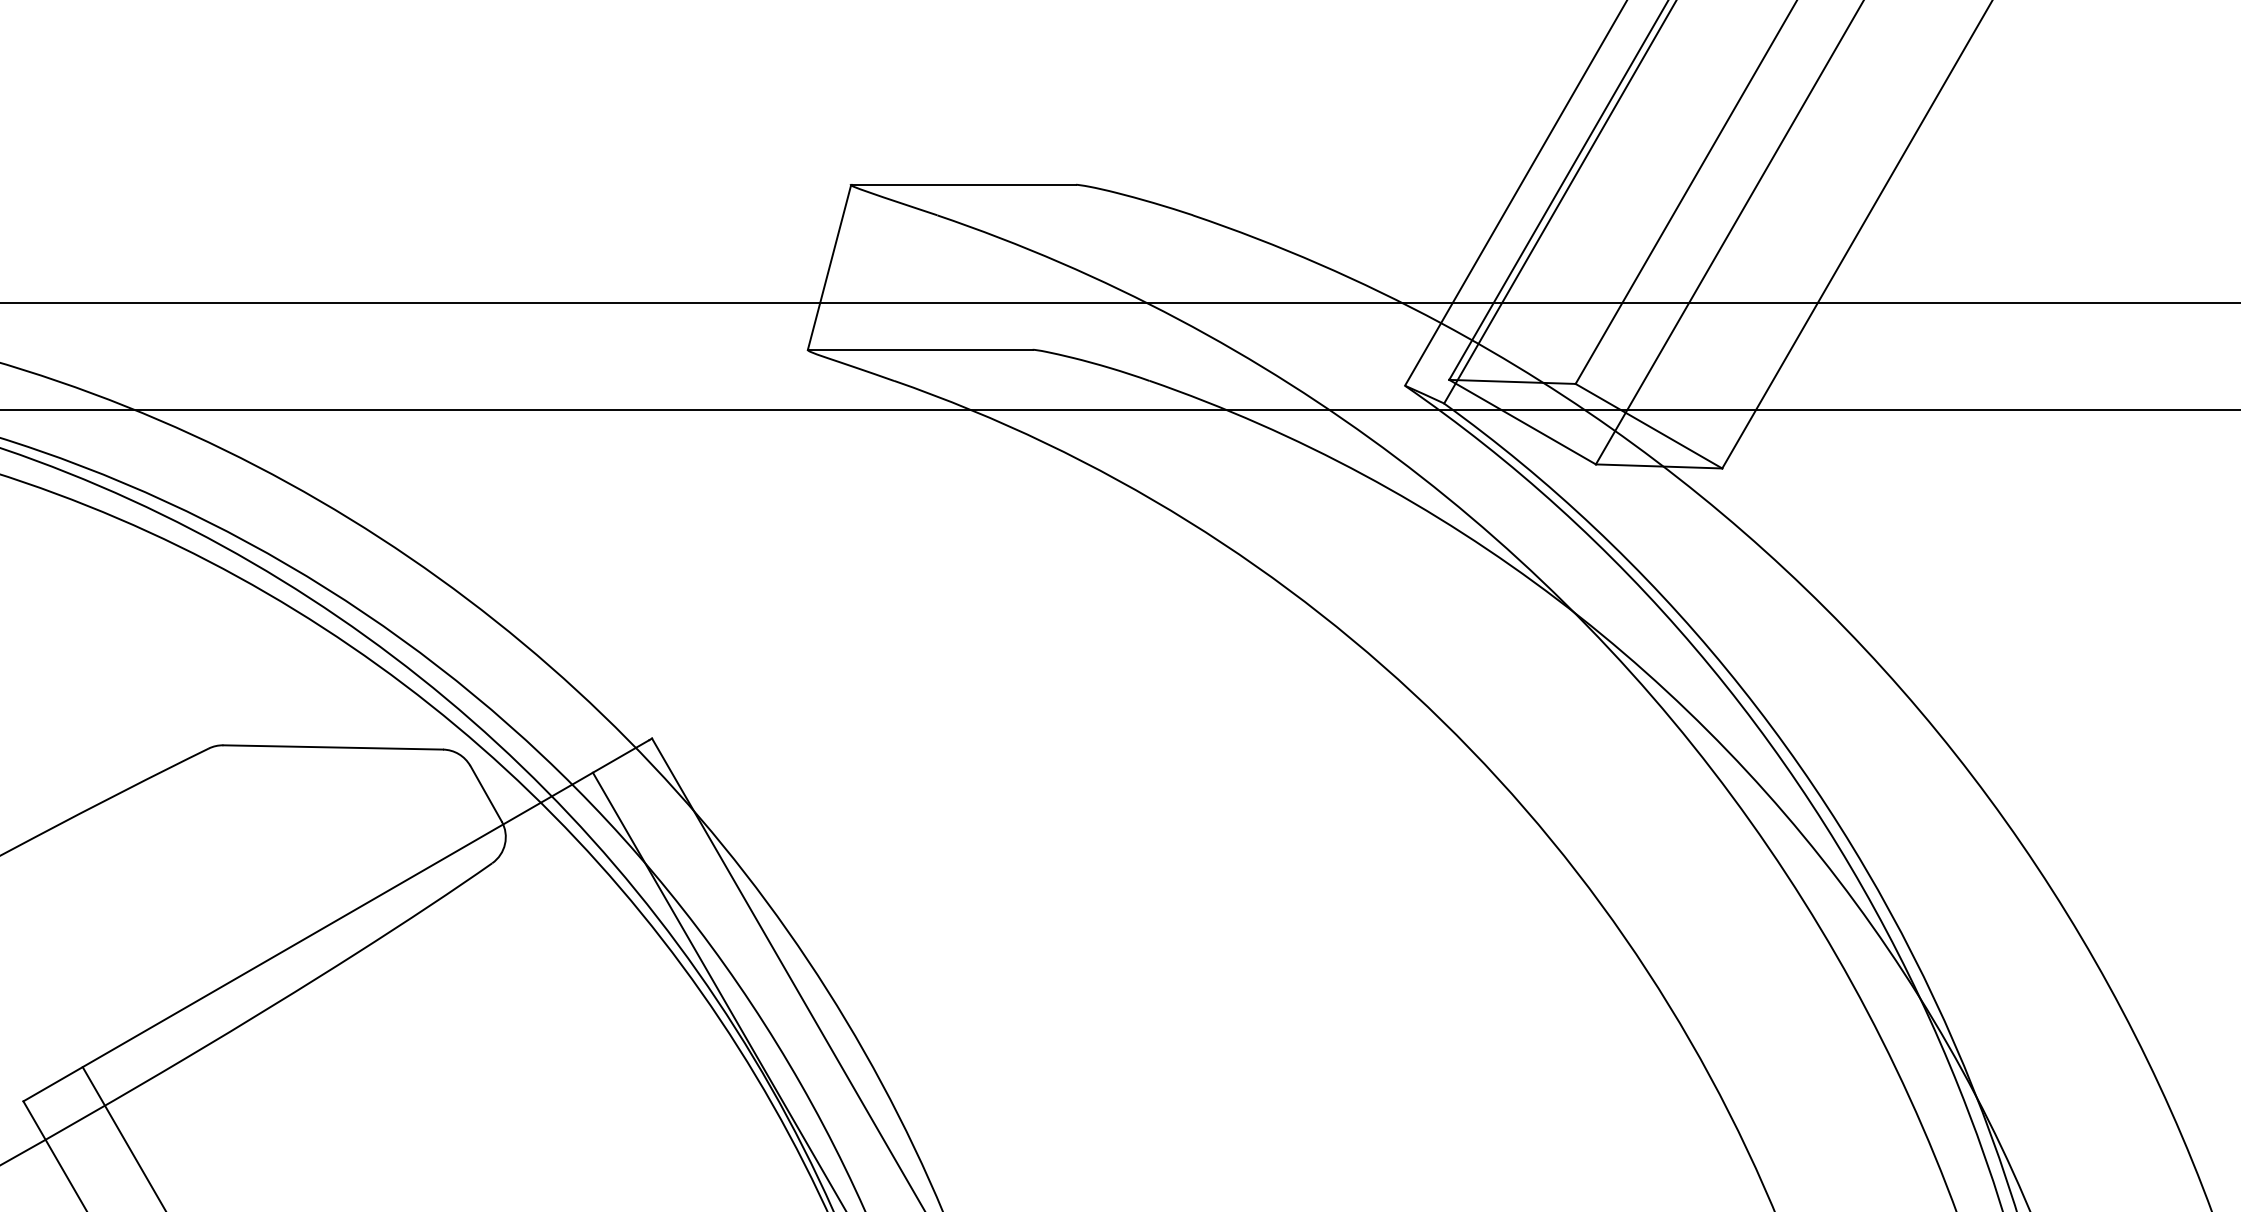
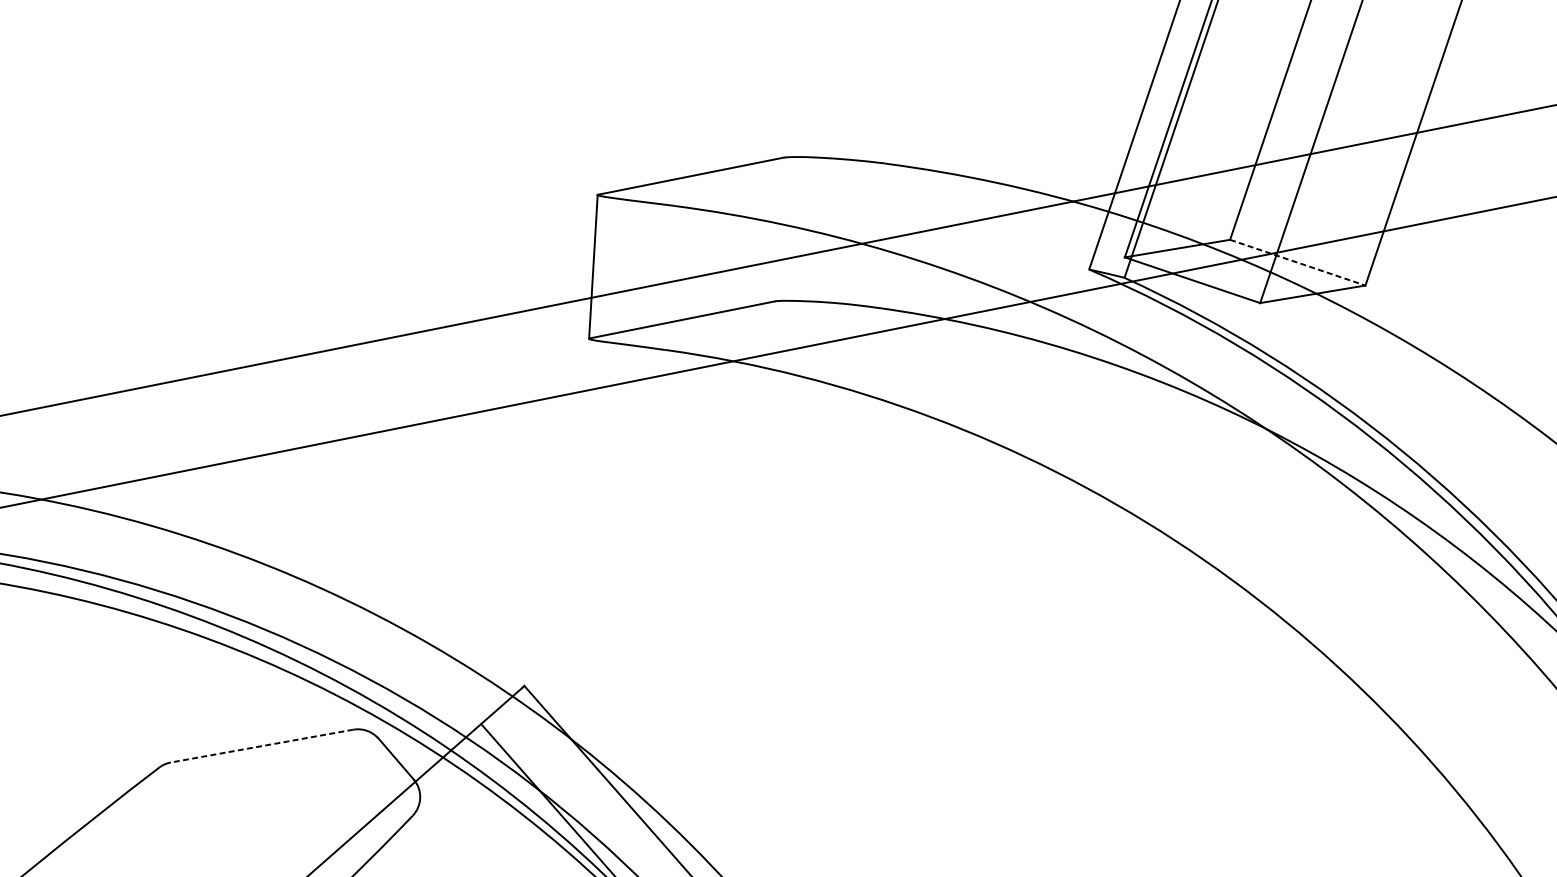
line: (1648, 426) -> (1297, 263), solid -> dashed
line: (333, 747) -> (262, 746), solid -> dashed

